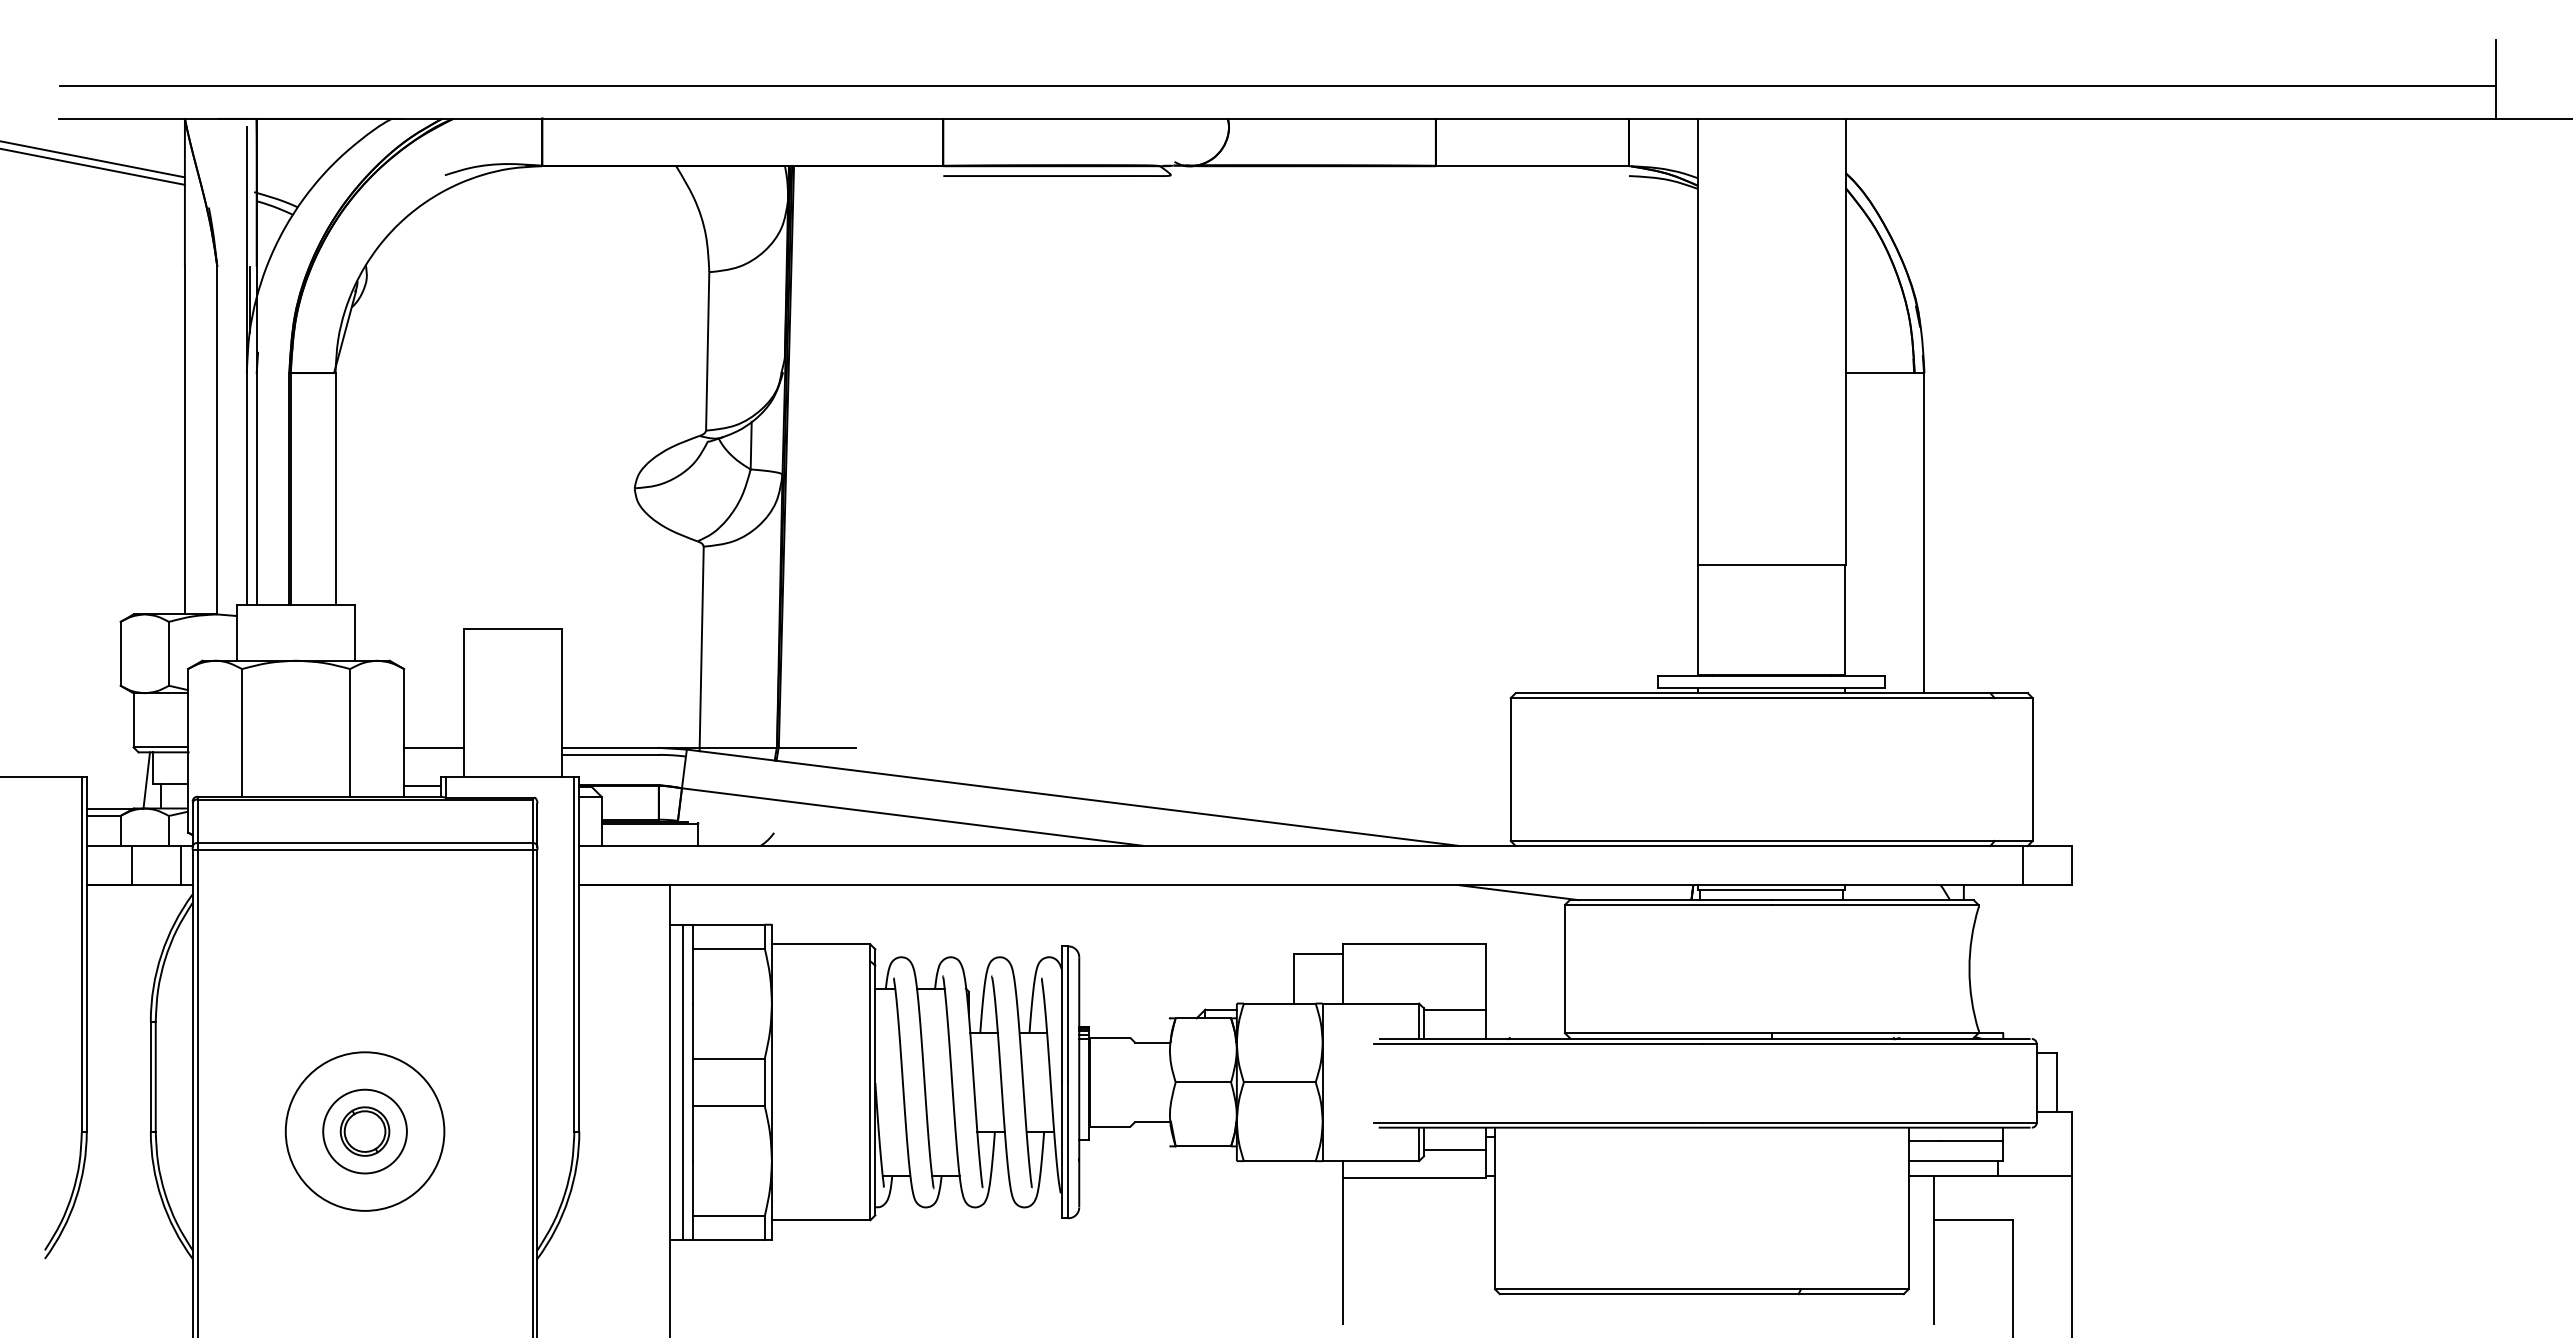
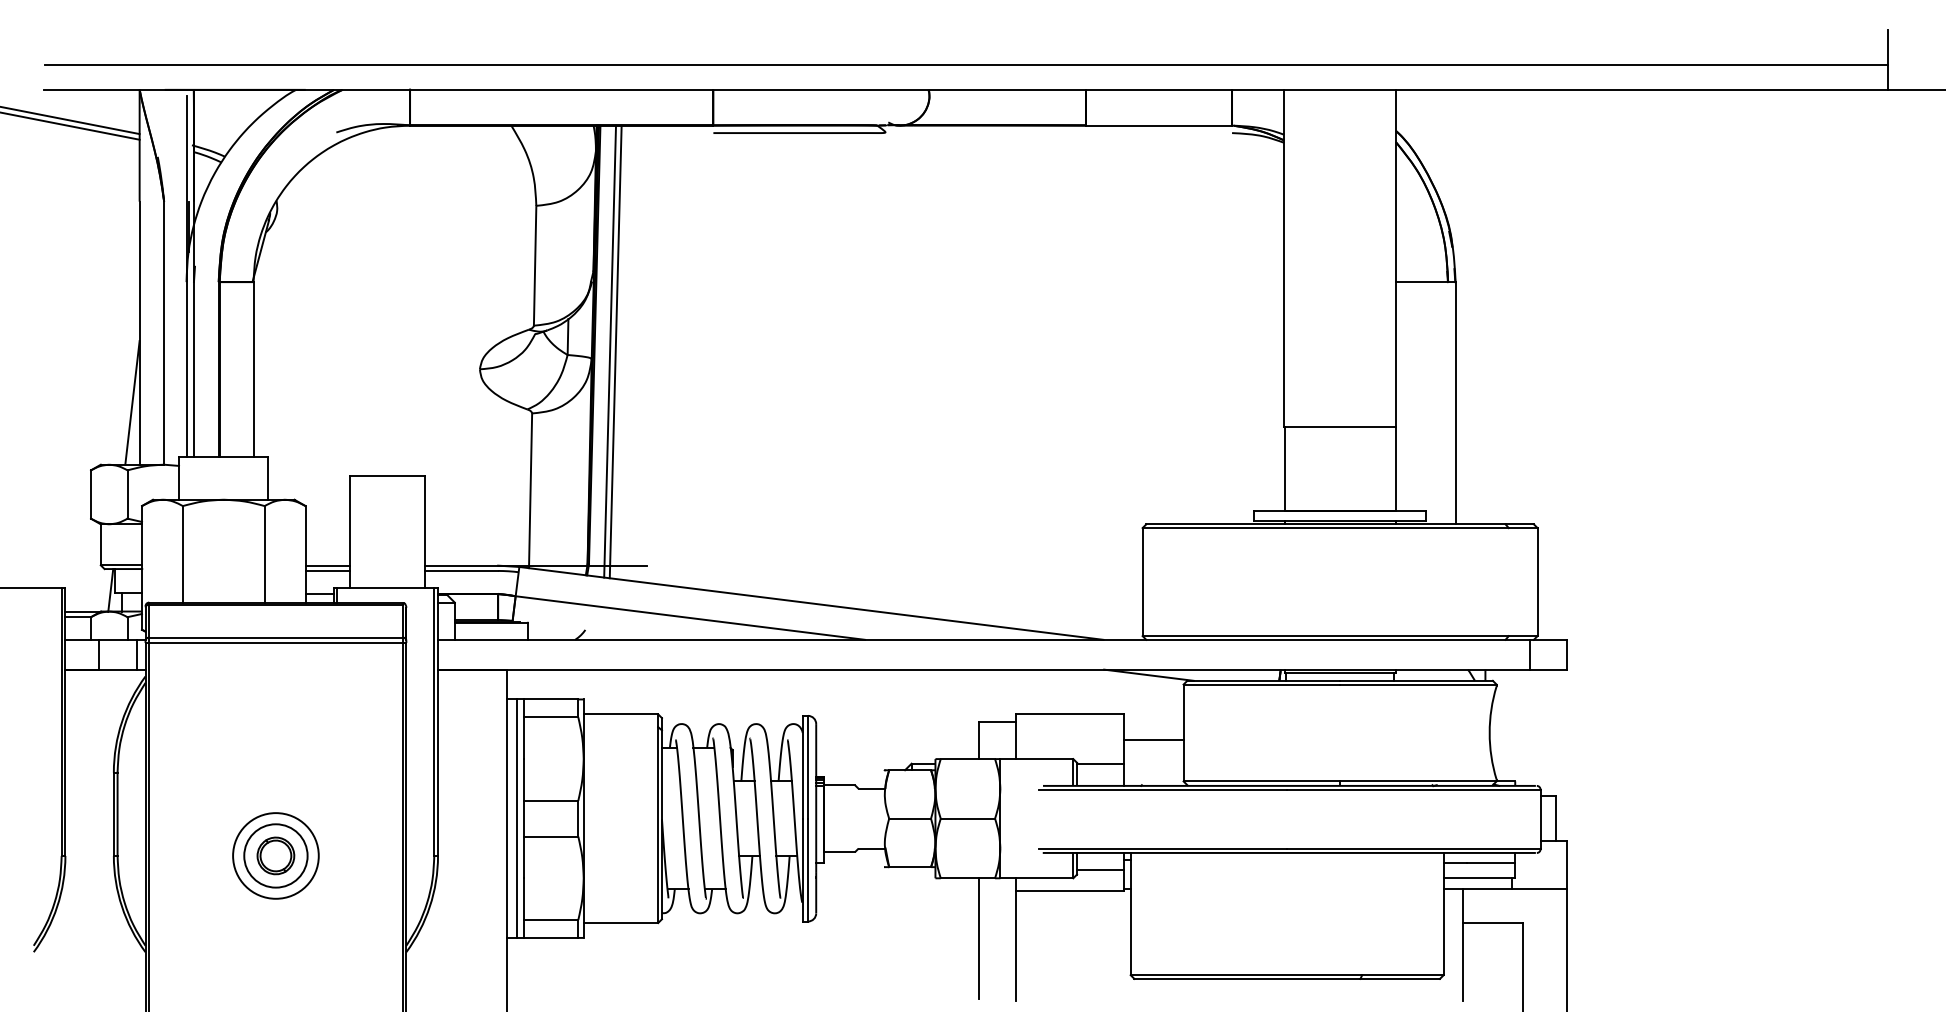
line: (806, 464) -> (609, 351), added
line: (814, 465) -> (615, 352), added
line: (174, 532) -> (131, 402), added
line: (433, 754) -> (327, 570), added
line: (1525, 978) -> (1153, 740), added
circle: (364, 1131) -> (275, 855), size x0.71
line: (1294, 1240) -> (979, 938), added

